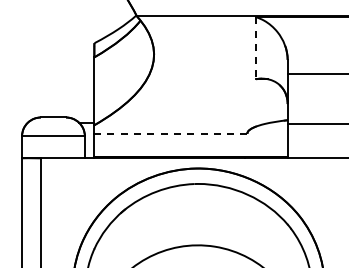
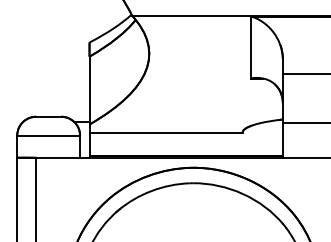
line: (256, 48) -> (251, 47), dashed -> solid
line: (170, 133) -> (165, 132), dashed -> solid

